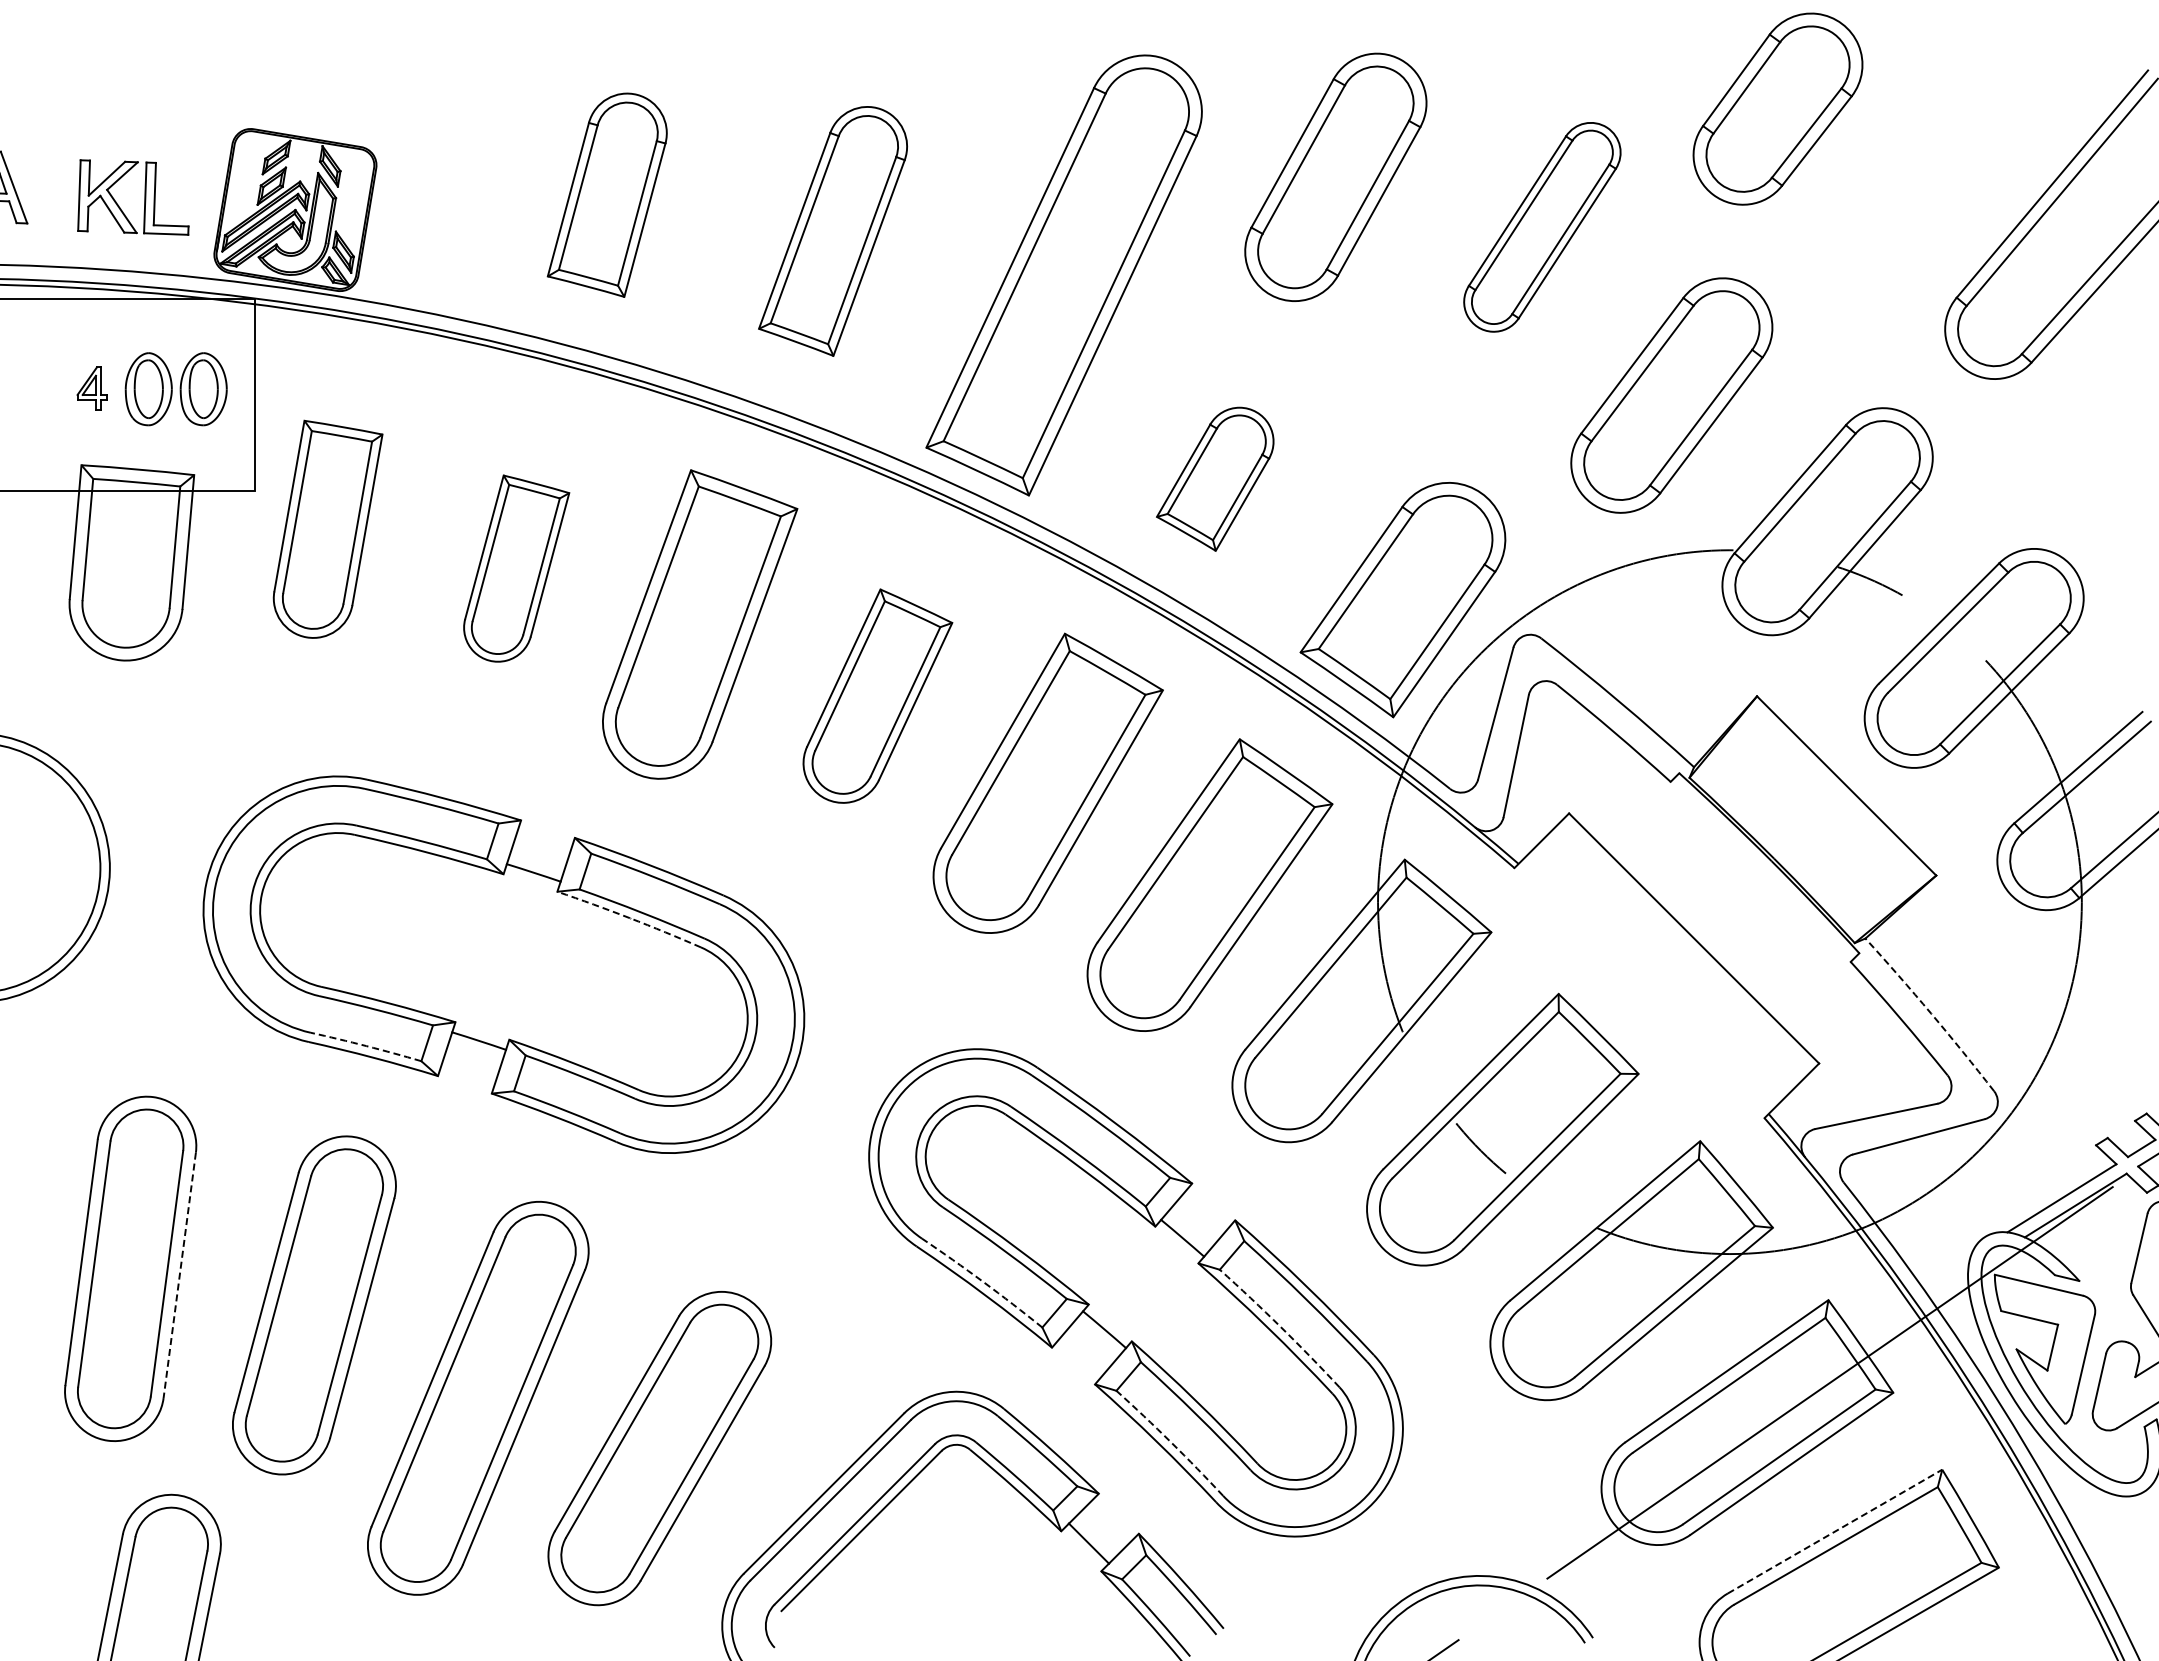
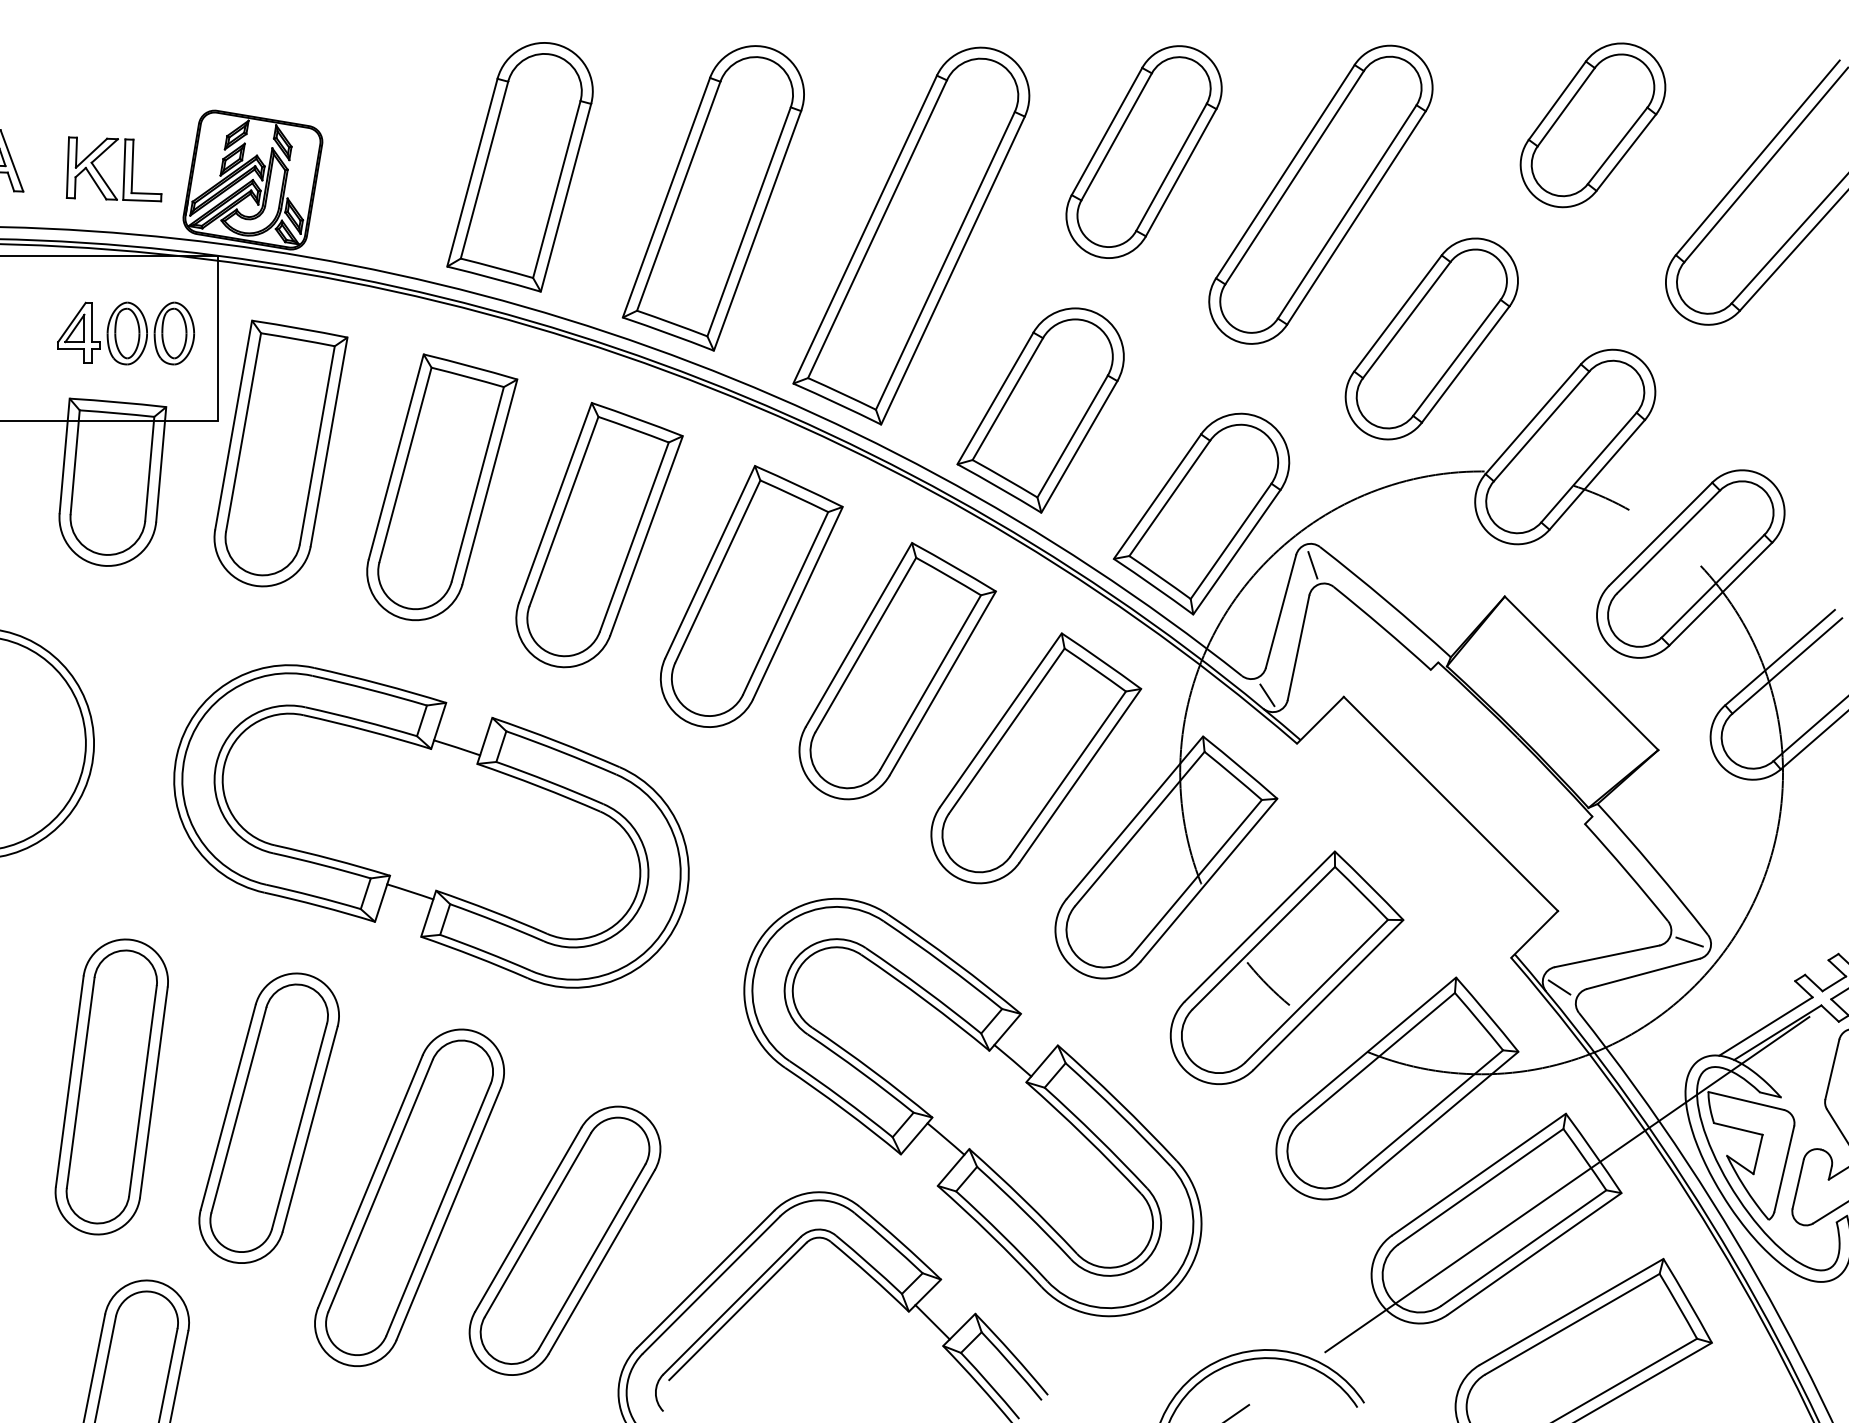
part: (1777, 108) -> (1592, 124), moved
part: (607, 195) -> (520, 167), size x1.43
part: (1542, 227) -> (1321, 195), size x1.67
part: (832, 231) -> (712, 198), size x1.43
part: (91, 388) -> (78, 332), size x1.67
part: (1215, 479) -> (1040, 410), size x1.67
part: (327, 529) -> (280, 453), size x1.43
part: (516, 568) -> (442, 487), size x1.67
line: (1532, 659) -> (1312, 565), added
part: (877, 695) -> (751, 595), size x1.43
line: (1479, 811) -> (1267, 695), added
arc: (629, 918) -> (539, 786), dashed -> solid
arc: (1931, 1013) -> (1654, 868), dashed -> solid
arc: (366, 1046) -> (313, 896), dashed -> solid
line: (1972, 1099) -> (1689, 941), added
line: (1820, 1152) -> (1559, 987), added
line: (179, 1275) -> (153, 1092), dashed -> solid
arc: (983, 1281) -> (842, 1097), dashed -> solid
arc: (1280, 1327) -> (1096, 1137), dashed -> solid
arc: (1170, 1442) -> (1002, 1235), dashed -> solid
line: (1835, 1531) -> (1572, 1311), dashed -> solid

